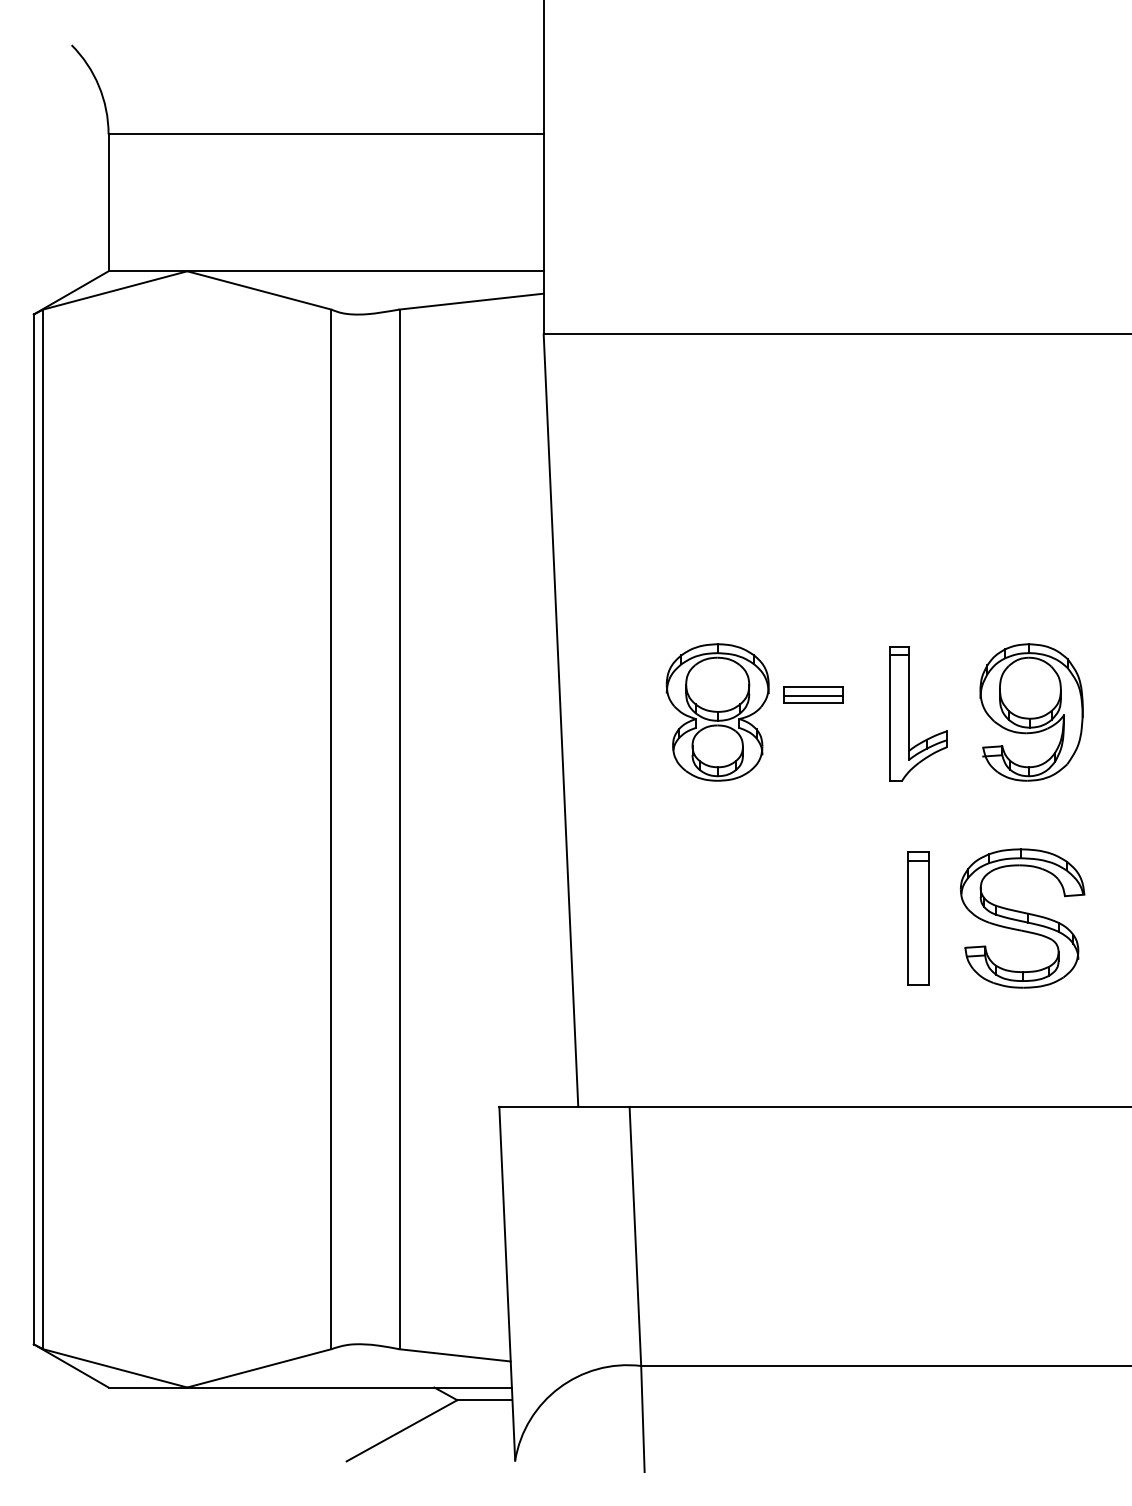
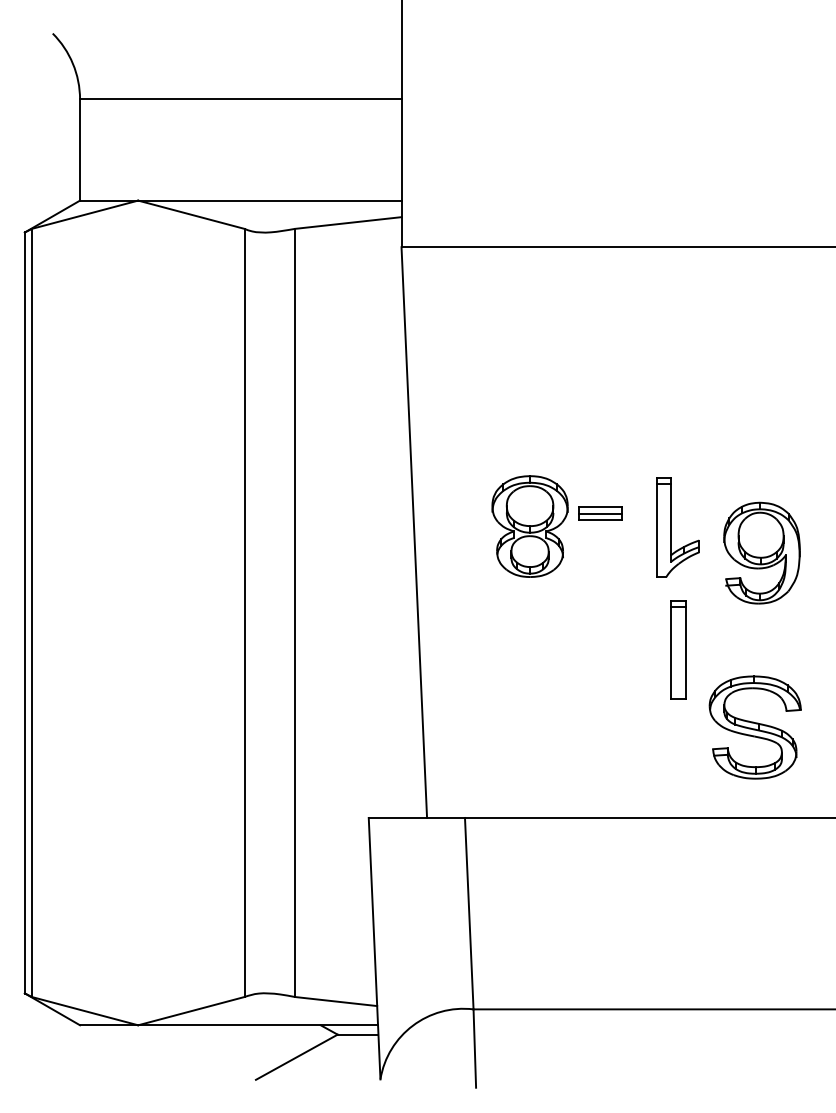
part: (1031, 712) -> (761, 553), moved
part: (918, 918) -> (678, 649), moved
part: (1022, 918) -> (755, 727), moved

